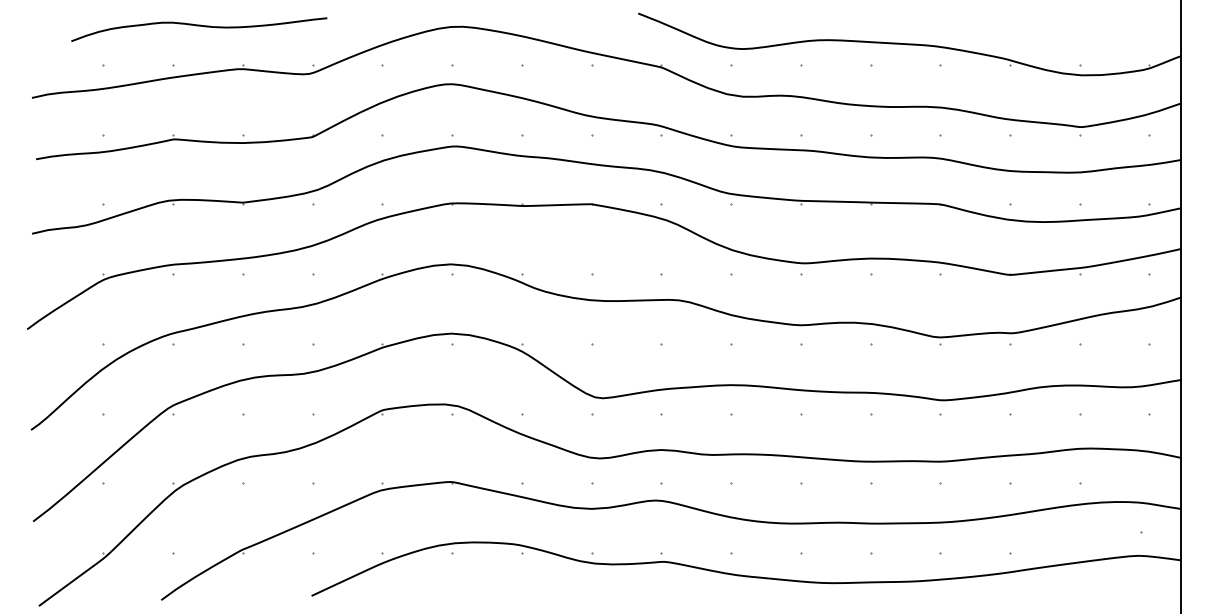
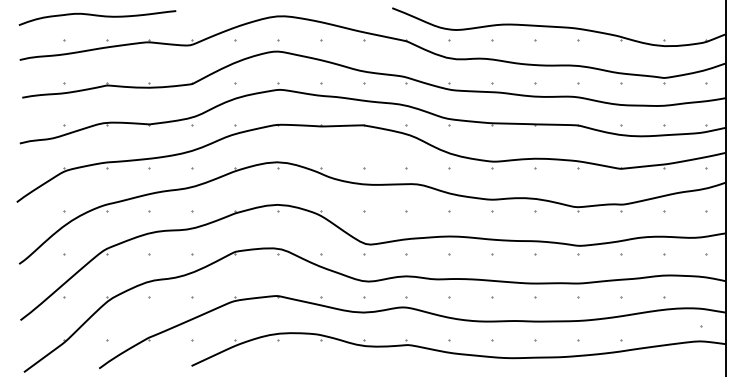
curve: (199, 27) -> (97, 16), moved

